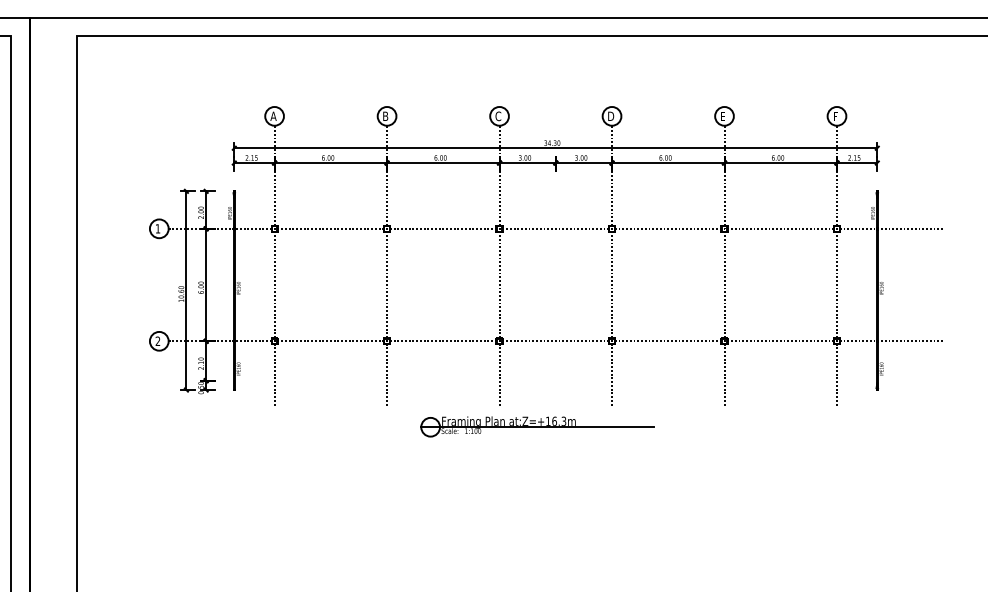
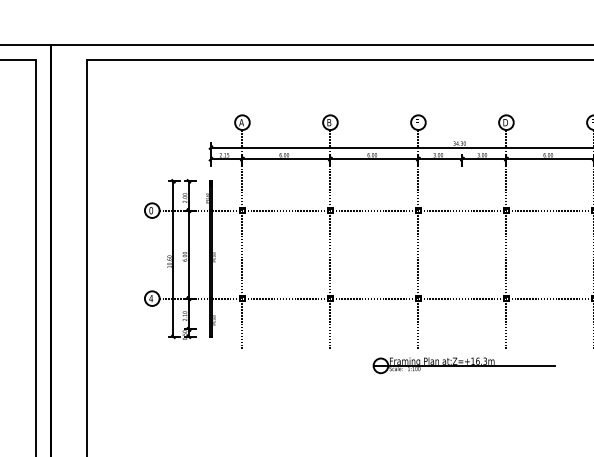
text: (498, 116) -> (417, 122), C -> F
text: (157, 228) -> (150, 210), 1 -> 0
text: (157, 340) -> (150, 298), 2 -> 4
part: (537, 426) -> (464, 365), moved

